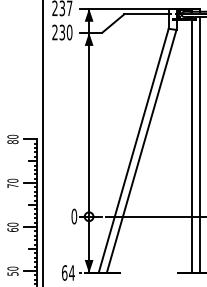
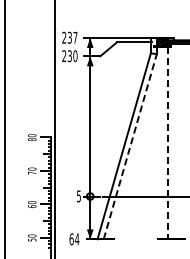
line: (199, 144) -> (174, 141), removed
line: (191, 147) -> (168, 143), solid -> dashed
line: (141, 151) -> (130, 146), solid -> dashed
text: (73, 216) -> (78, 196), 0 -> 5

